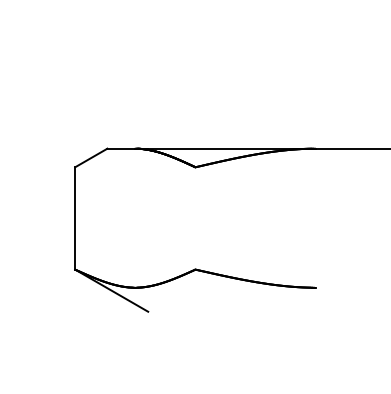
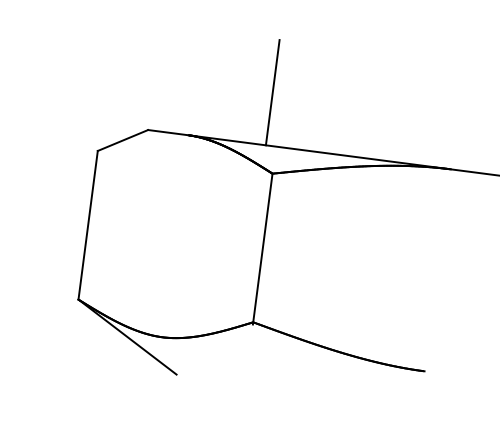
line: (188, 112) -> (272, 92), added
line: (195, 219) -> (262, 249), added

